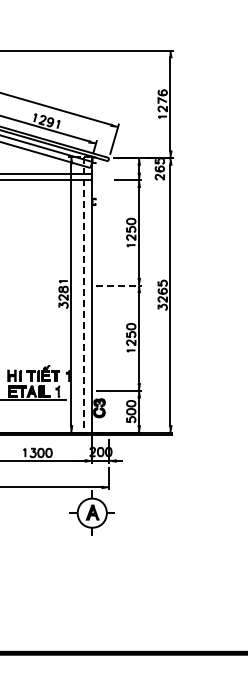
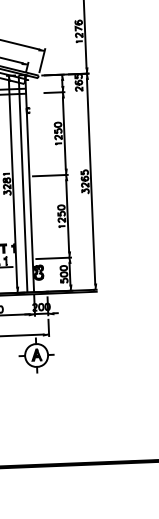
line: (119, 285) -> (50, 175), dashed -> solid
line: (83, 295) -> (22, 184), dashed -> solid

